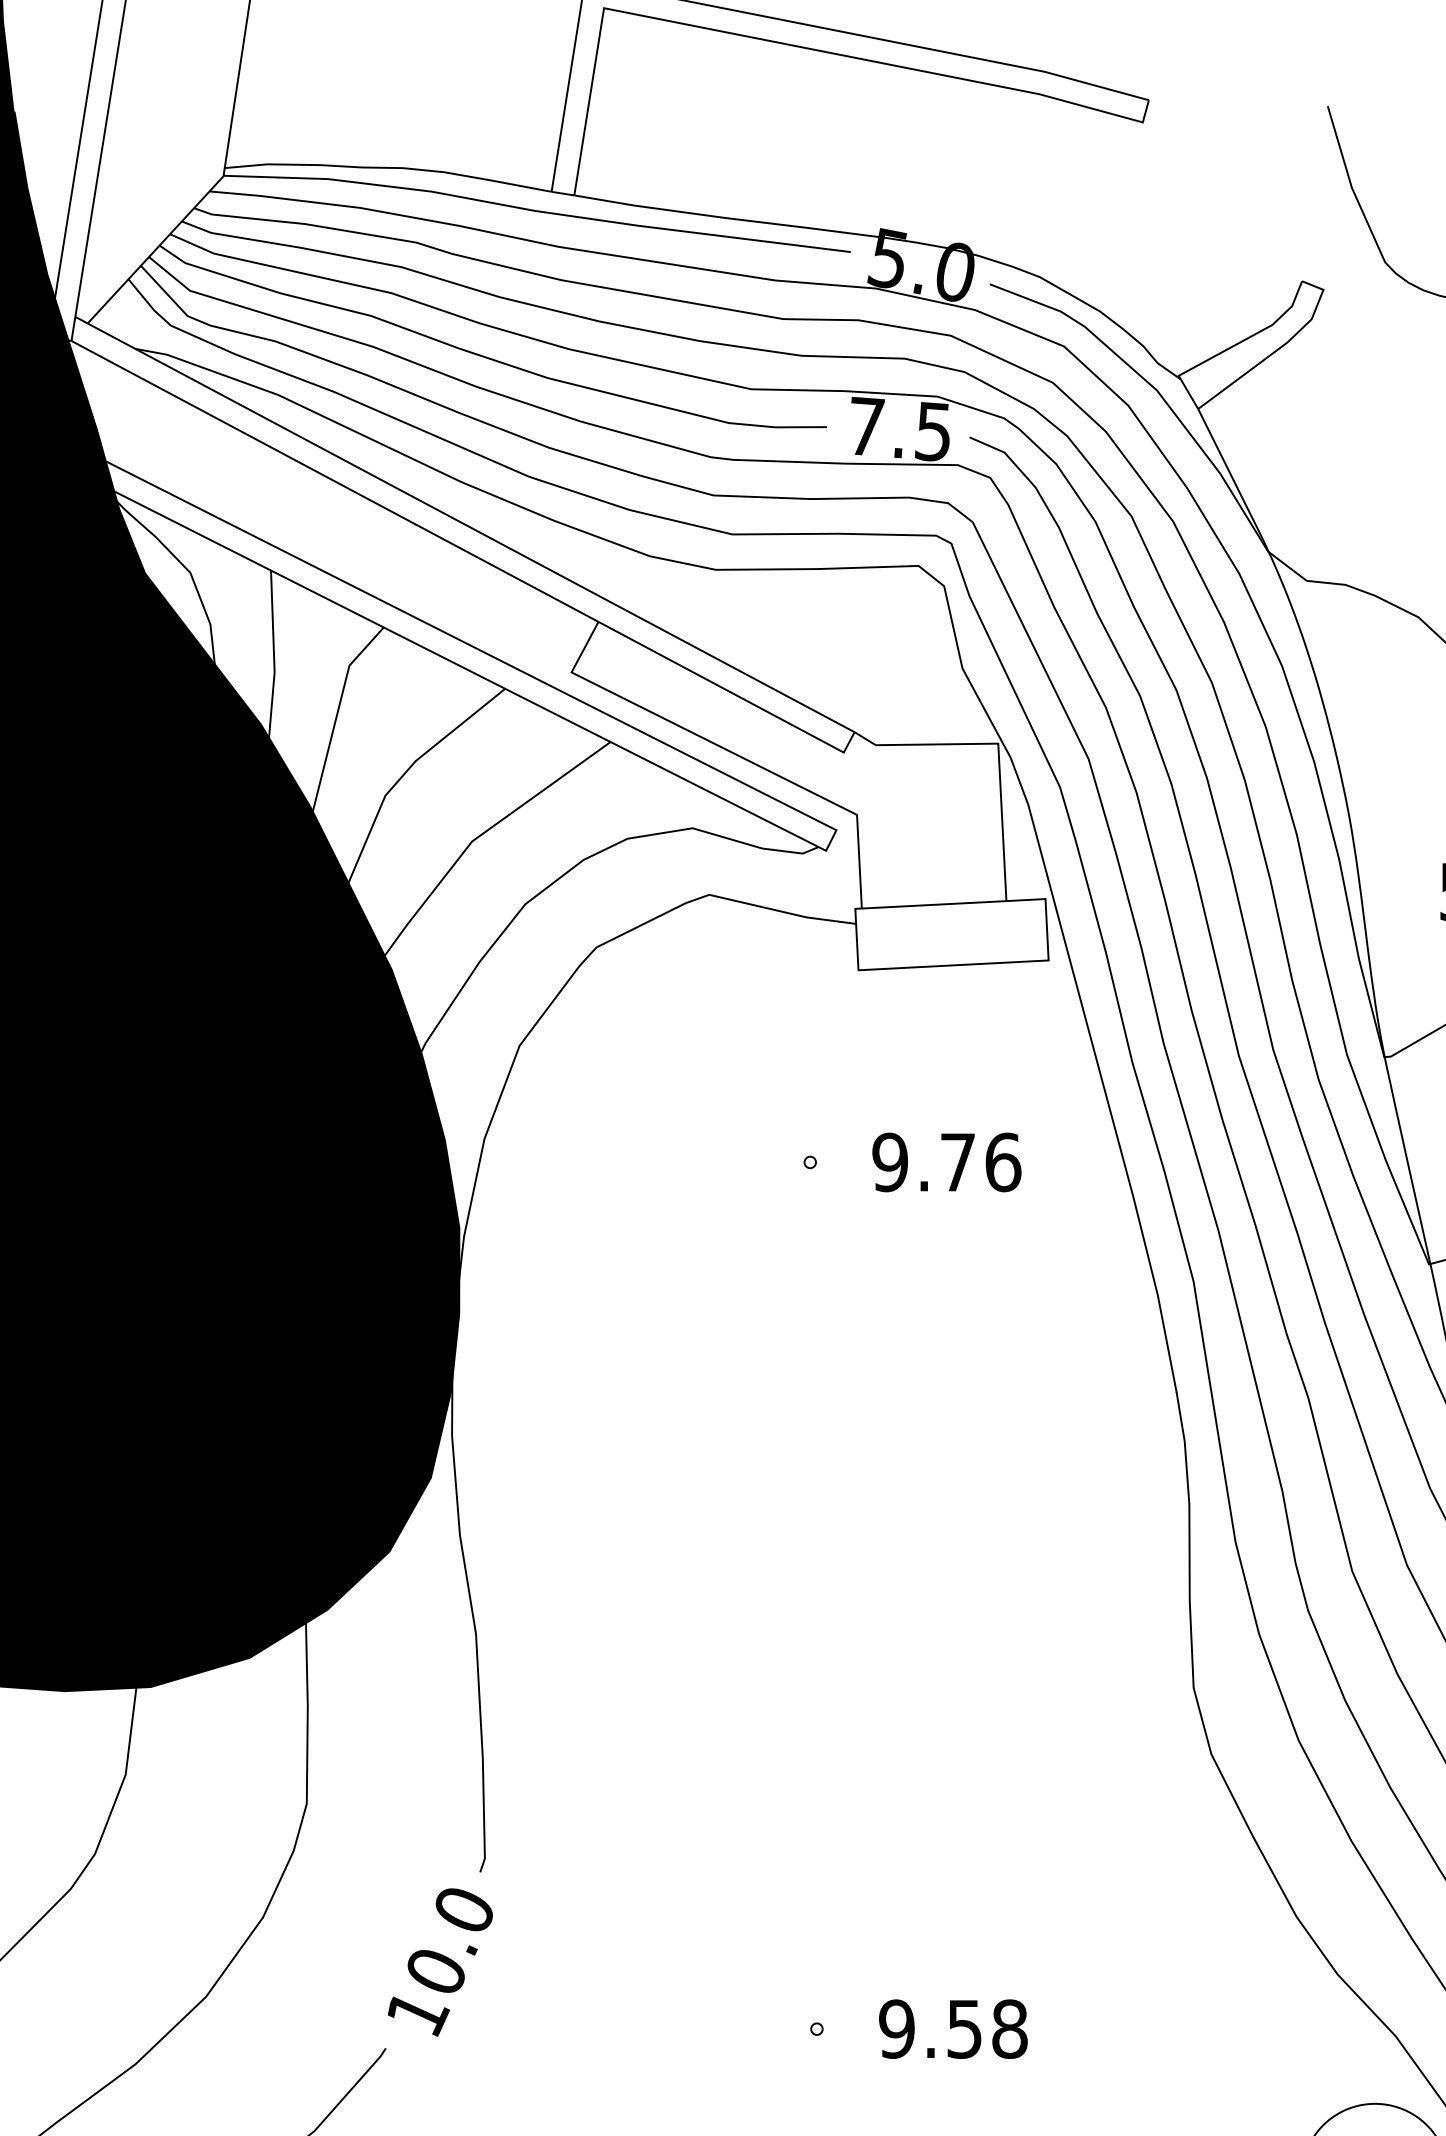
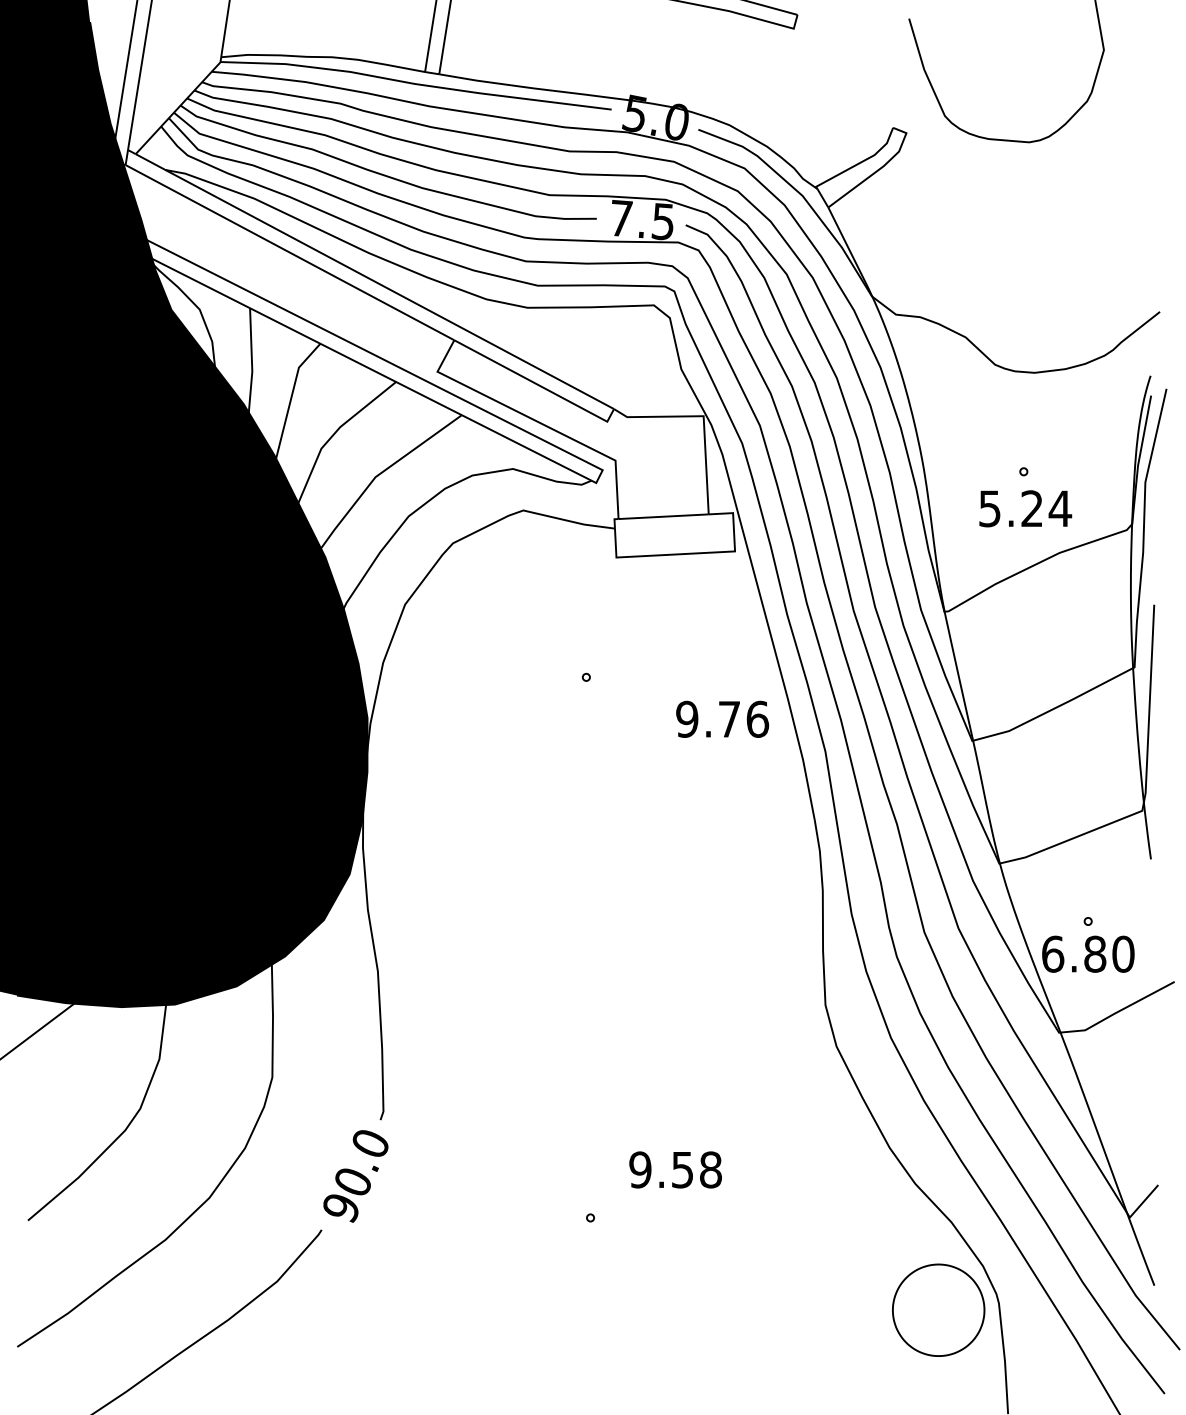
text: (946, 1161) -> (722, 718), moved
text: (419, 2014) -> (342, 1208), 10.0 -> 90.0
text: (953, 2028) -> (675, 1169), moved

